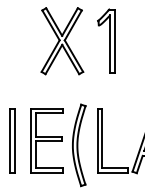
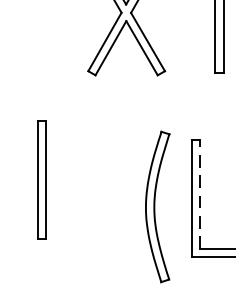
line: (102, 138) -> (200, 194), solid -> dashed
part: (12, 140) -> (41, 179), moved
part: (46, 140) -> (97, 197), removed

